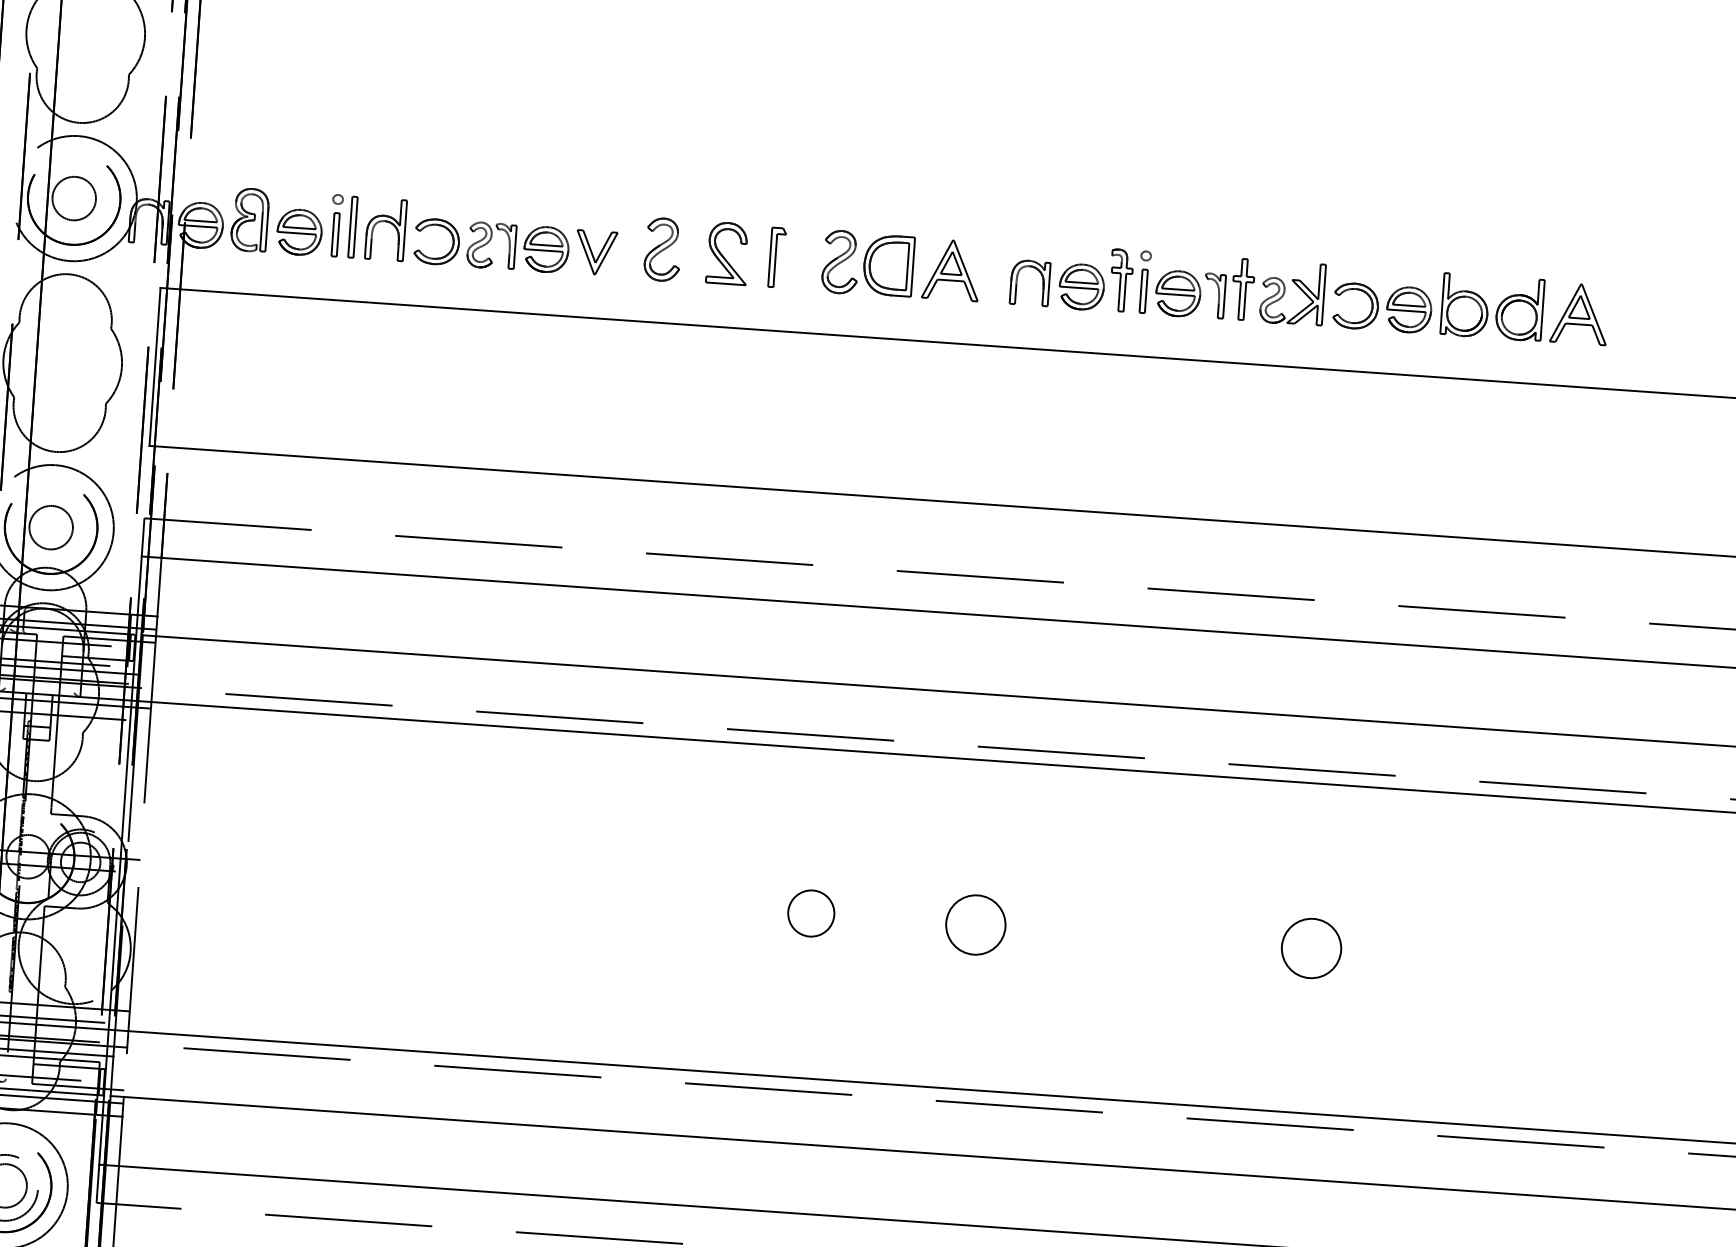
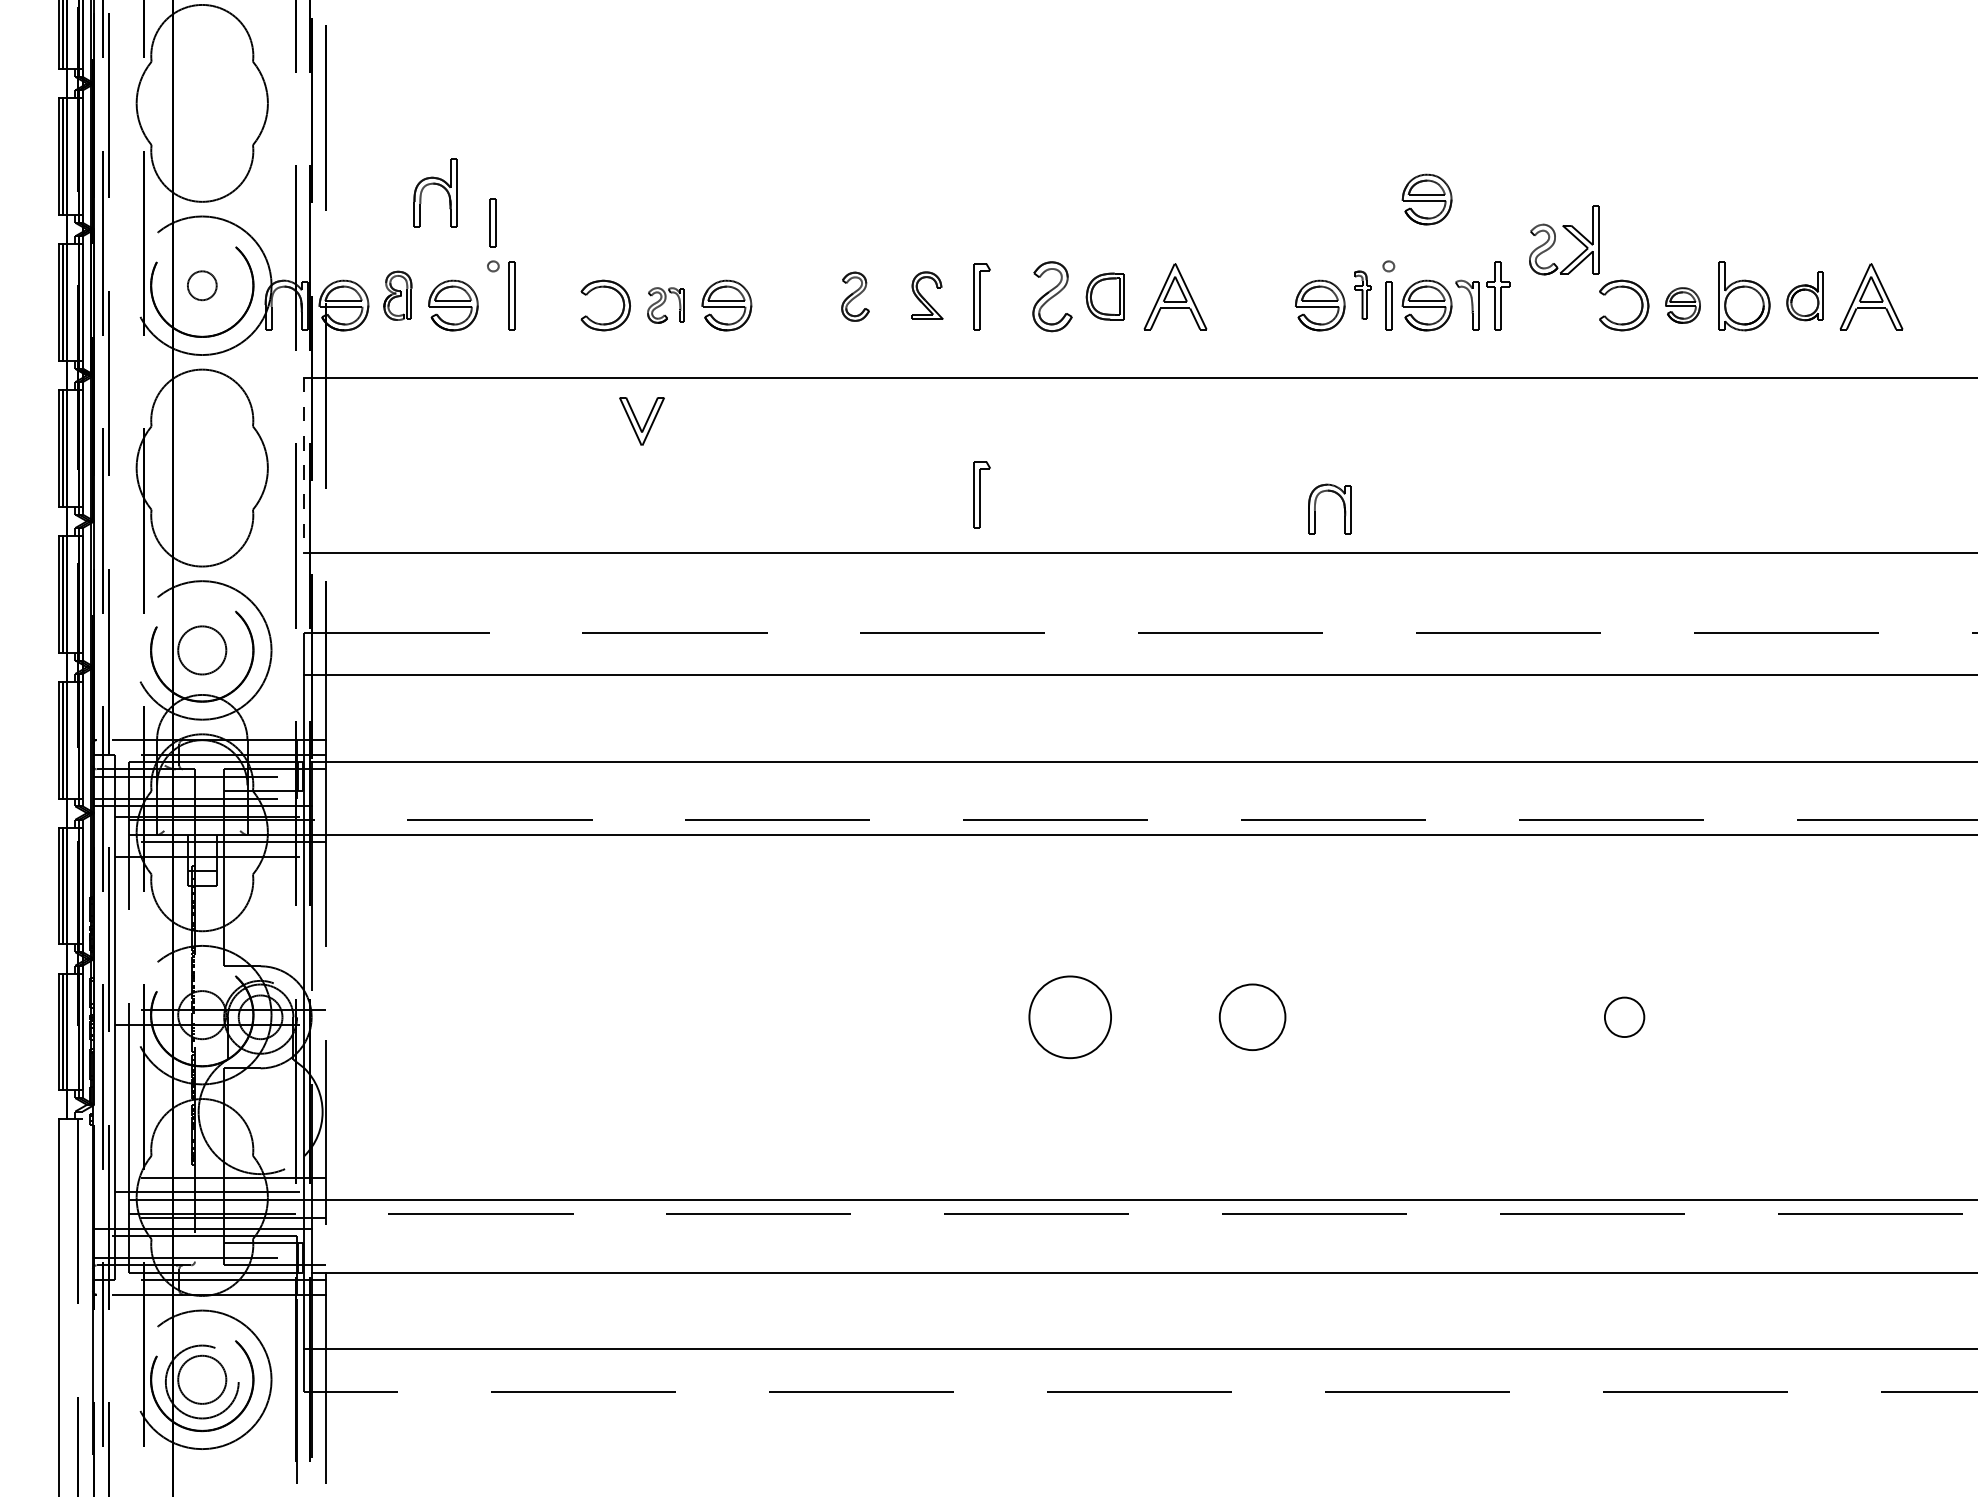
circle: (74, 198) -> (202, 285), size x0.6
part: (1184, 198) -> (1426, 199), added
part: (249, 219) -> (397, 295), size x0.7
part: (388, 223) -> (437, 185), moved
part: (334, 234) -> (492, 222), moved
part: (490, 245) -> (665, 305), size x0.7
part: (662, 249) -> (855, 296), size x0.7
part: (595, 252) -> (641, 421), moved
part: (728, 253) -> (927, 295), size x0.7
part: (888, 265) -> (1105, 296), size x0.7
part: (1018, 277) -> (1316, 503), moved
part: (1120, 280) -> (1362, 295), size x0.7
part: (1296, 286) -> (1568, 232), moved
part: (1408, 309) -> (1682, 305), size x0.7
part: (1519, 309) -> (1804, 296), size x0.7
line: (155, 367) -> (304, 465), solid -> dashed
part: (764, 436) -> (981, 494), added
circle: (810, 912) -> (1069, 1016), size x1.6
circle: (1311, 948) -> (1624, 1017), size x0.6

